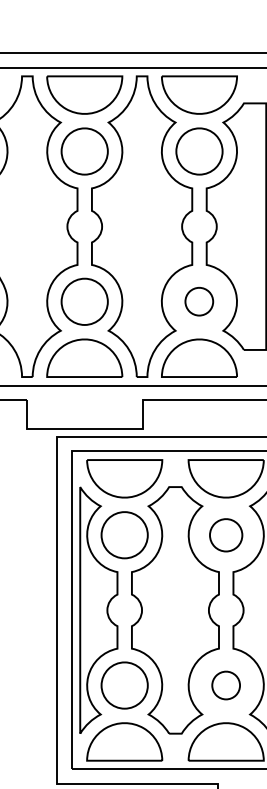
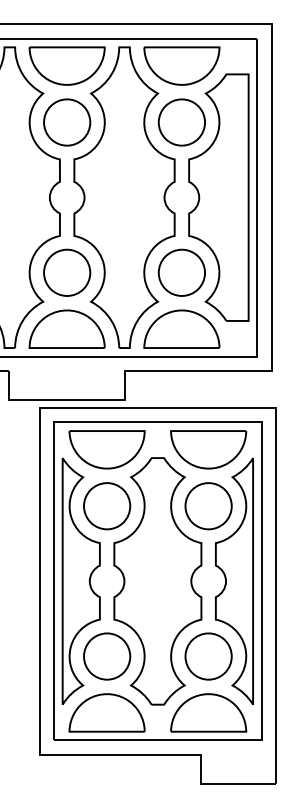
part: (199, 301) -> (181, 272), size x1.67
part: (226, 535) -> (208, 506), size x1.43
part: (226, 685) -> (208, 656), size x1.67

